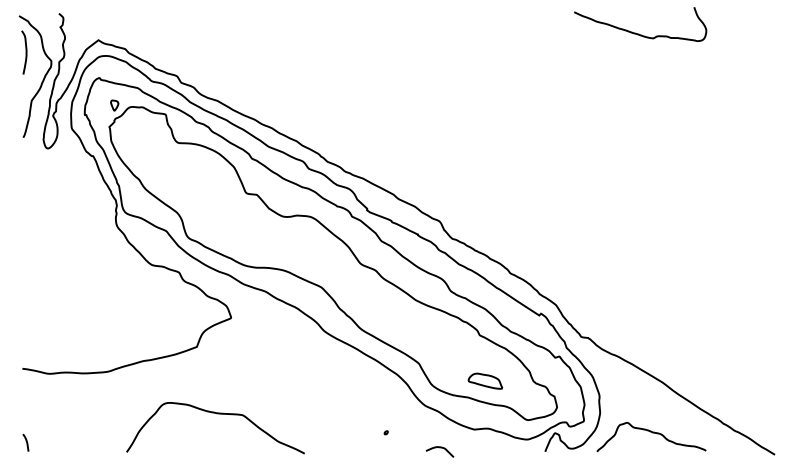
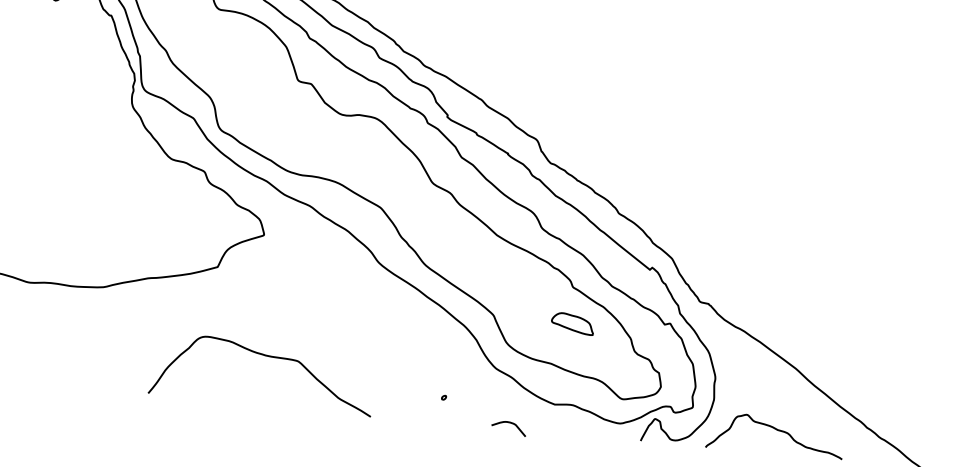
part: (485, 380) -> (572, 322), moved
curve: (216, 414) -> (265, 357), moved

